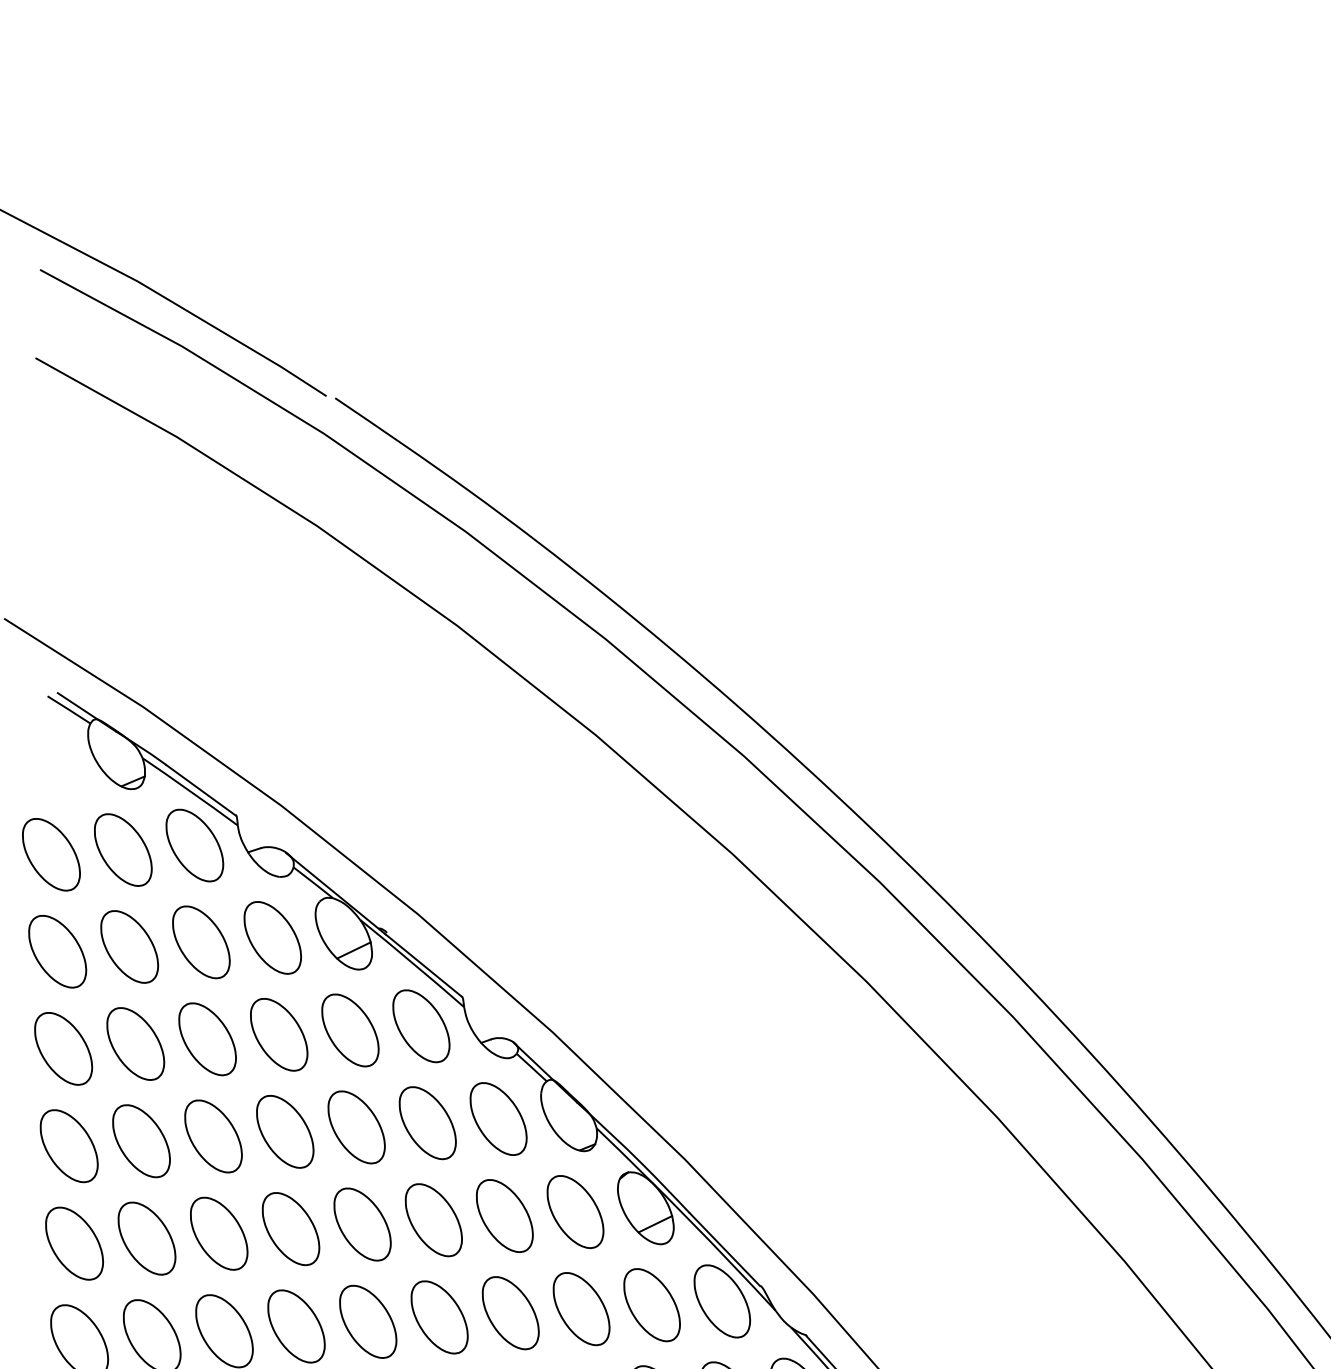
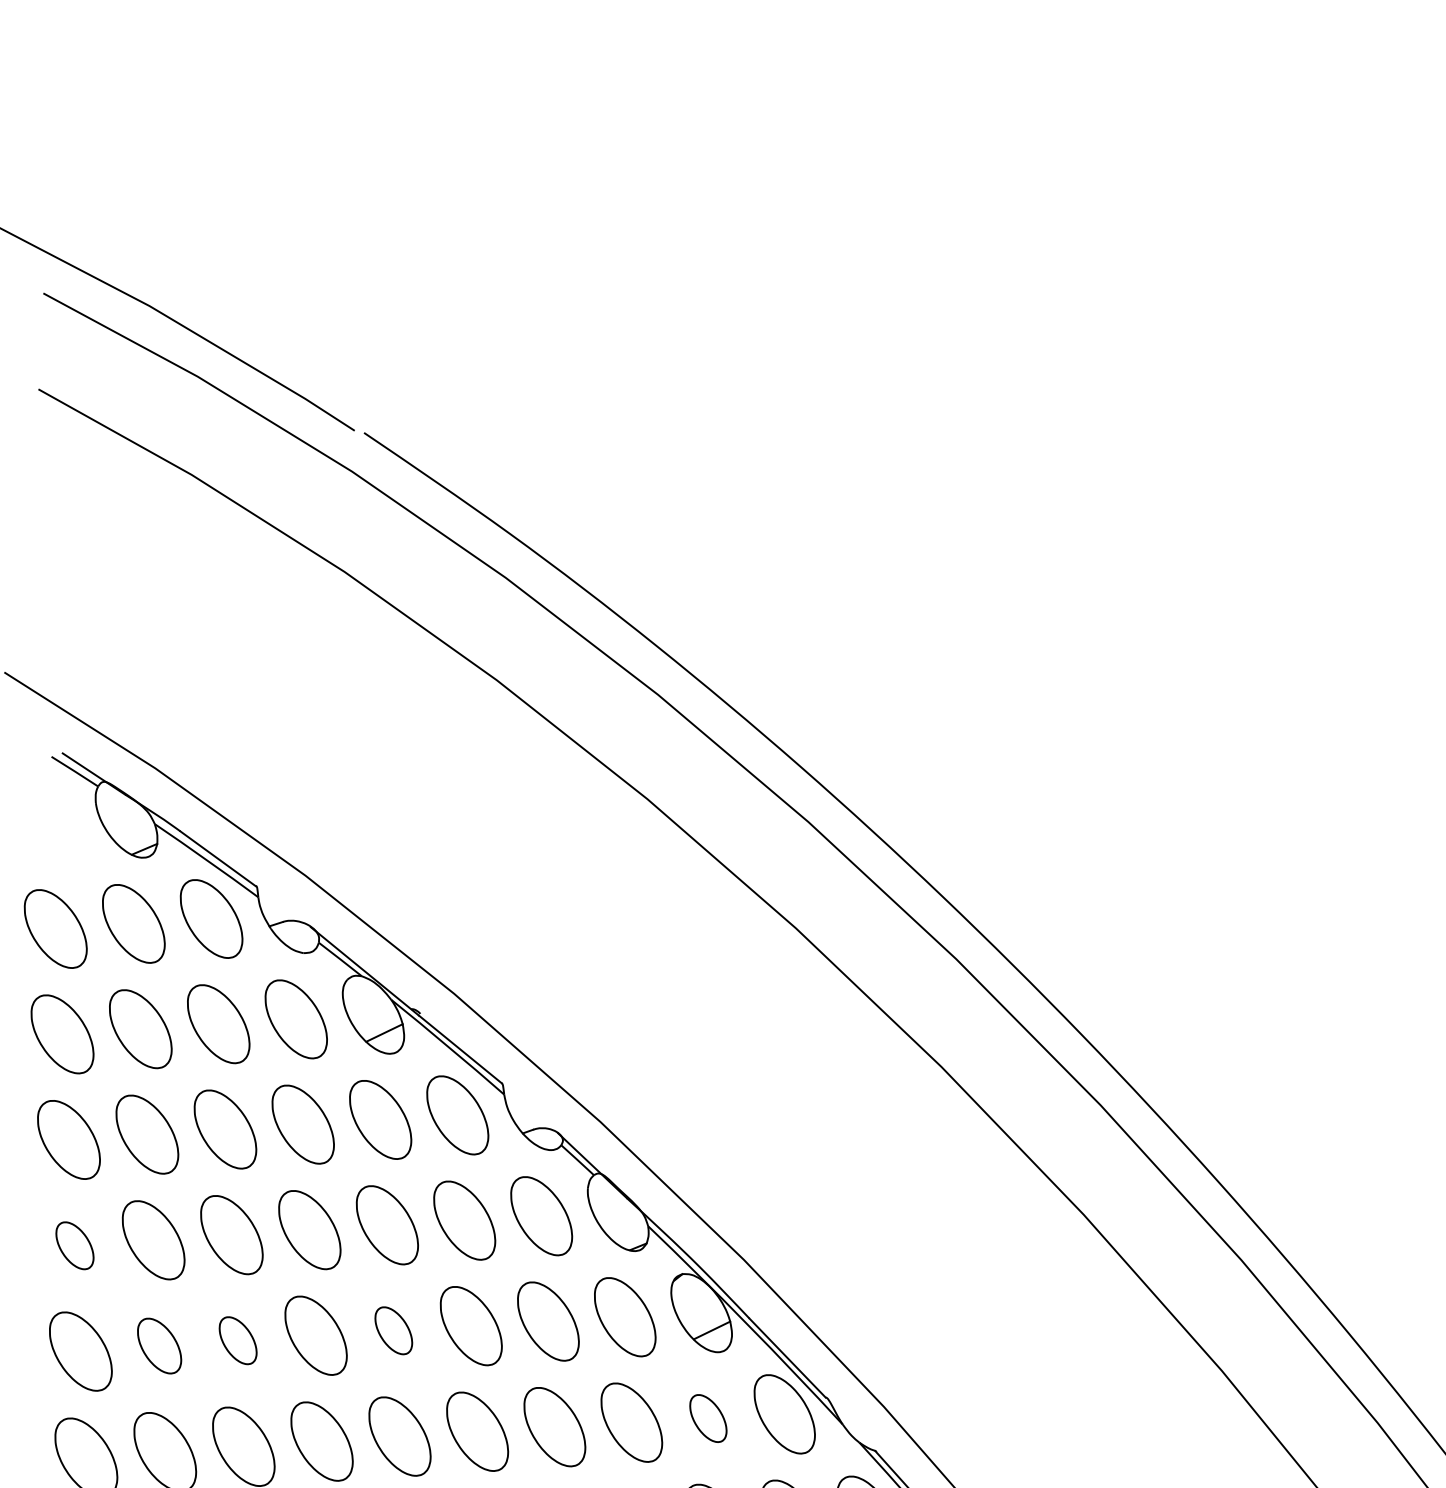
part: (68, 1146) -> (74, 1246), size x0.6
part: (362, 1224) -> (393, 1330), size x0.6
part: (219, 1233) -> (238, 1340), size x0.6
part: (146, 1238) -> (159, 1345), size x0.7
part: (651, 1305) -> (707, 1418), size x0.6

